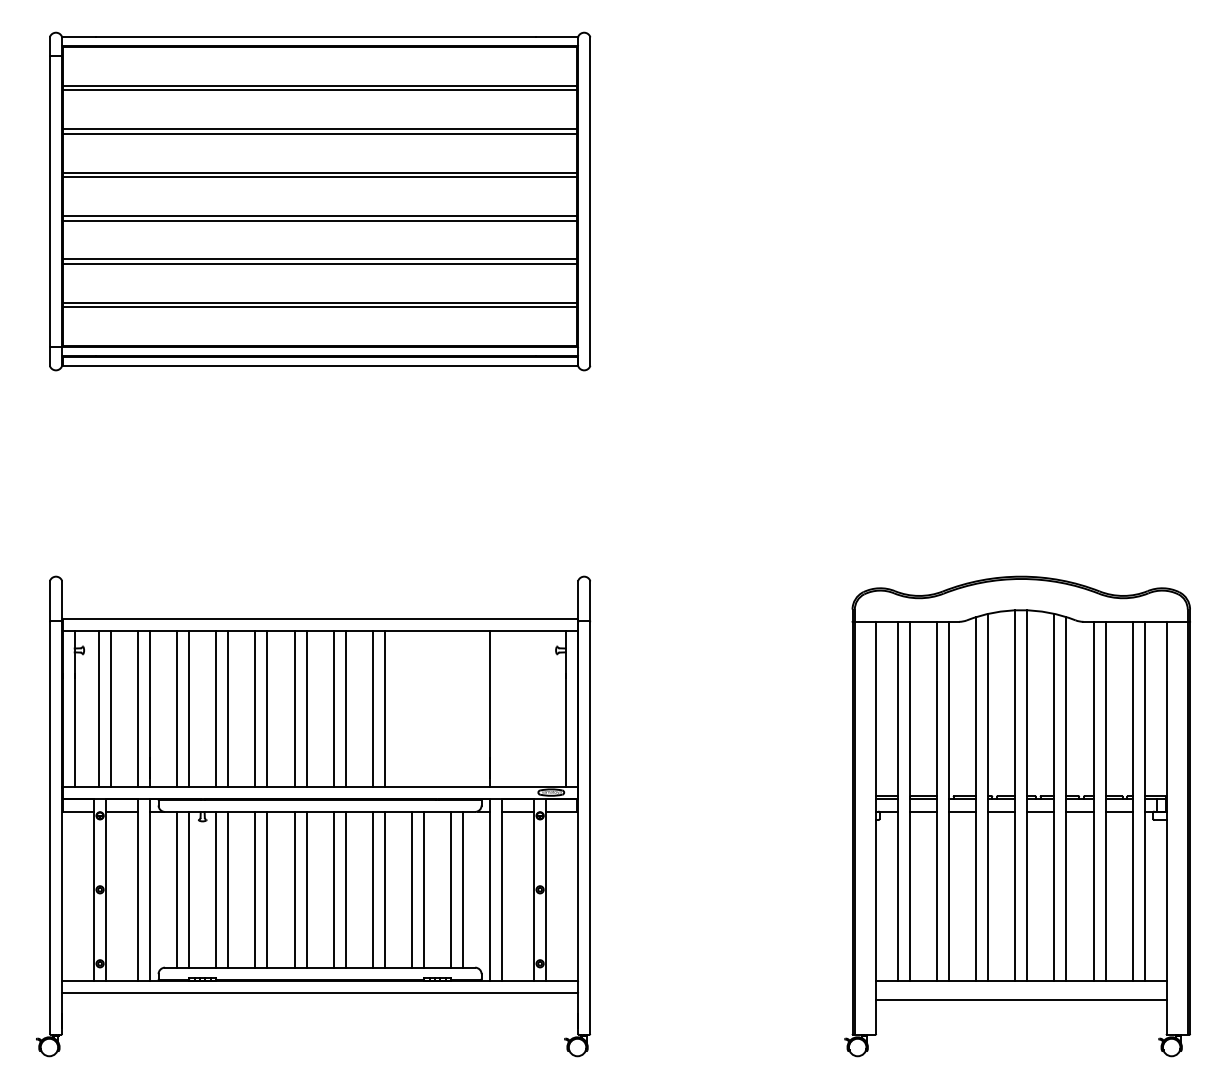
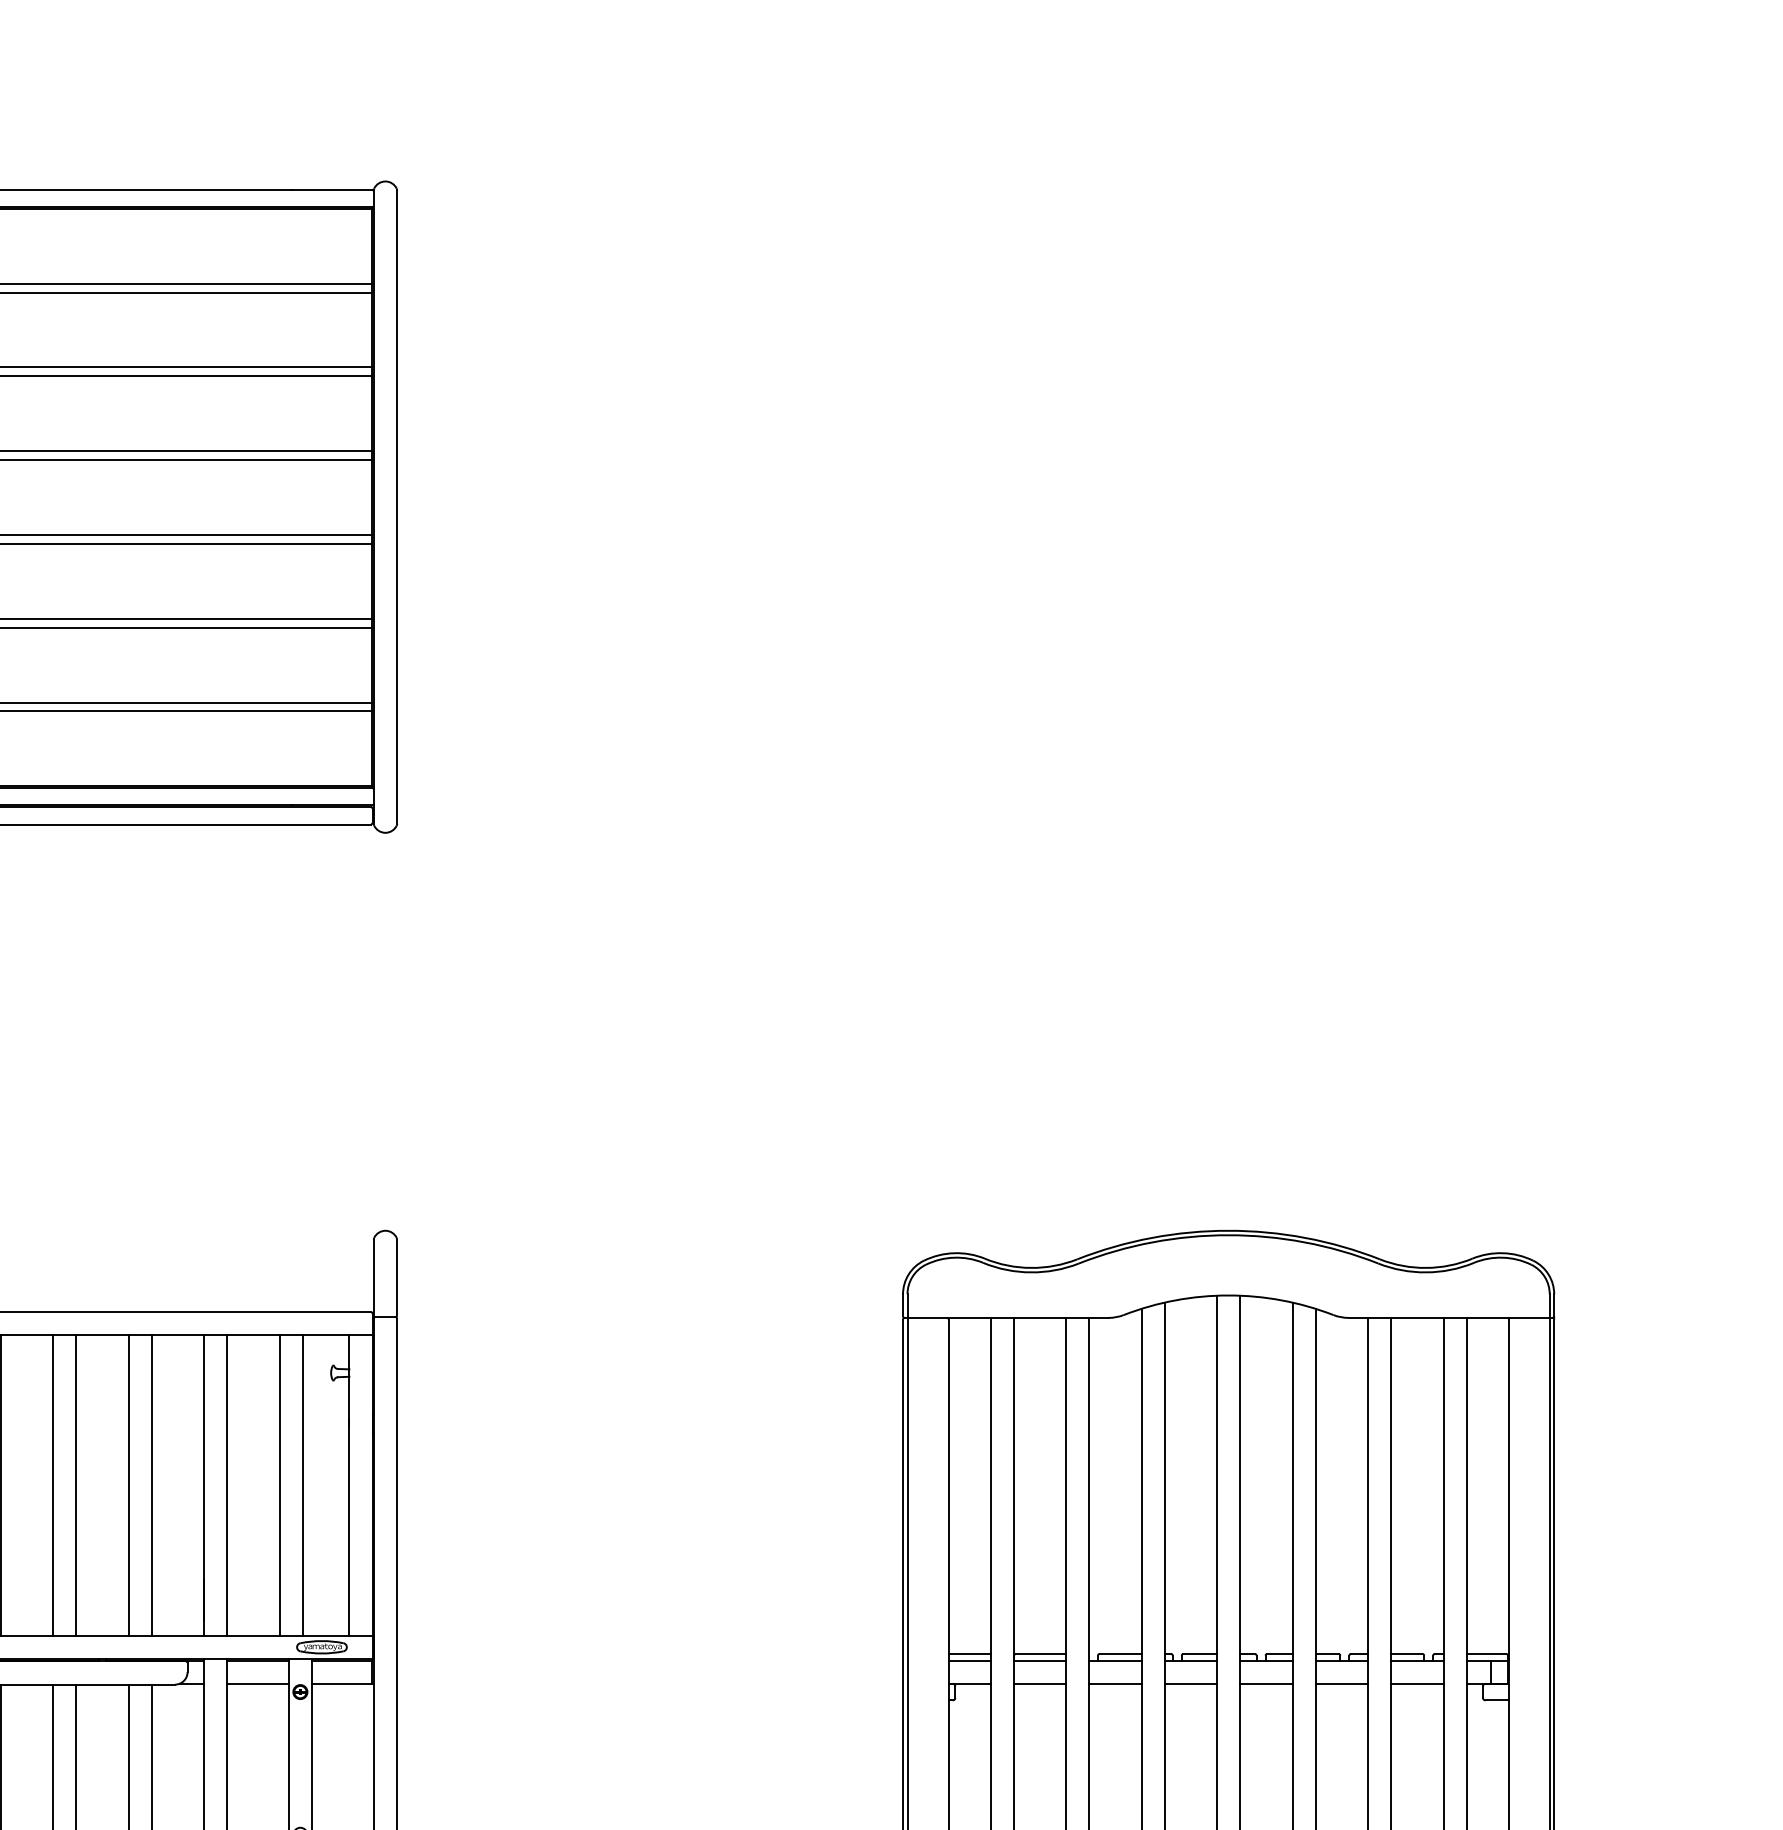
line: (411, 708) -> (52, 1485), added
line: (423, 708) -> (75, 1485), added
line: (451, 708) -> (129, 1485), added
line: (463, 708) -> (152, 1485), added
line: (502, 708) -> (227, 1485), added
line: (529, 708) -> (279, 1485), added
line: (541, 708) -> (303, 1485), added

